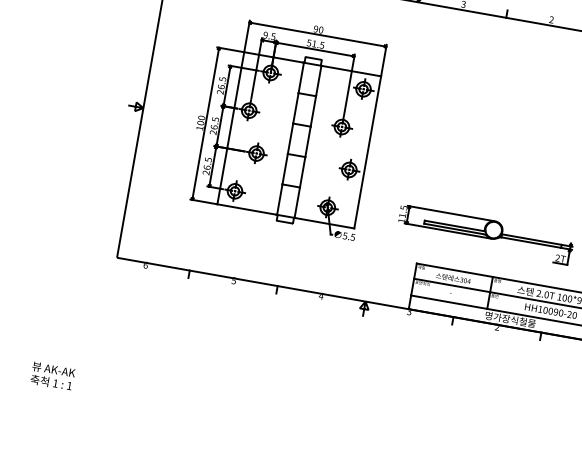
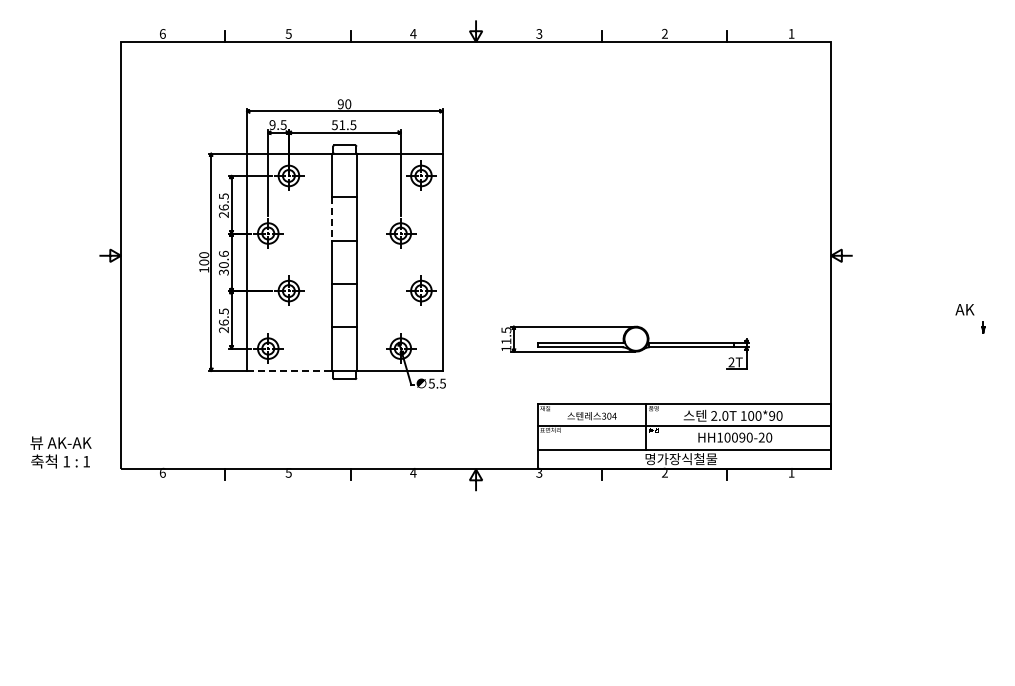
line: (296, 108) -> (332, 218), solid -> dashed
text: (214, 125) -> (223, 262), 26.5 -> 30.6
line: (246, 209) -> (288, 370), solid -> dashed
text: (52, 376) -> (60, 452), moved

